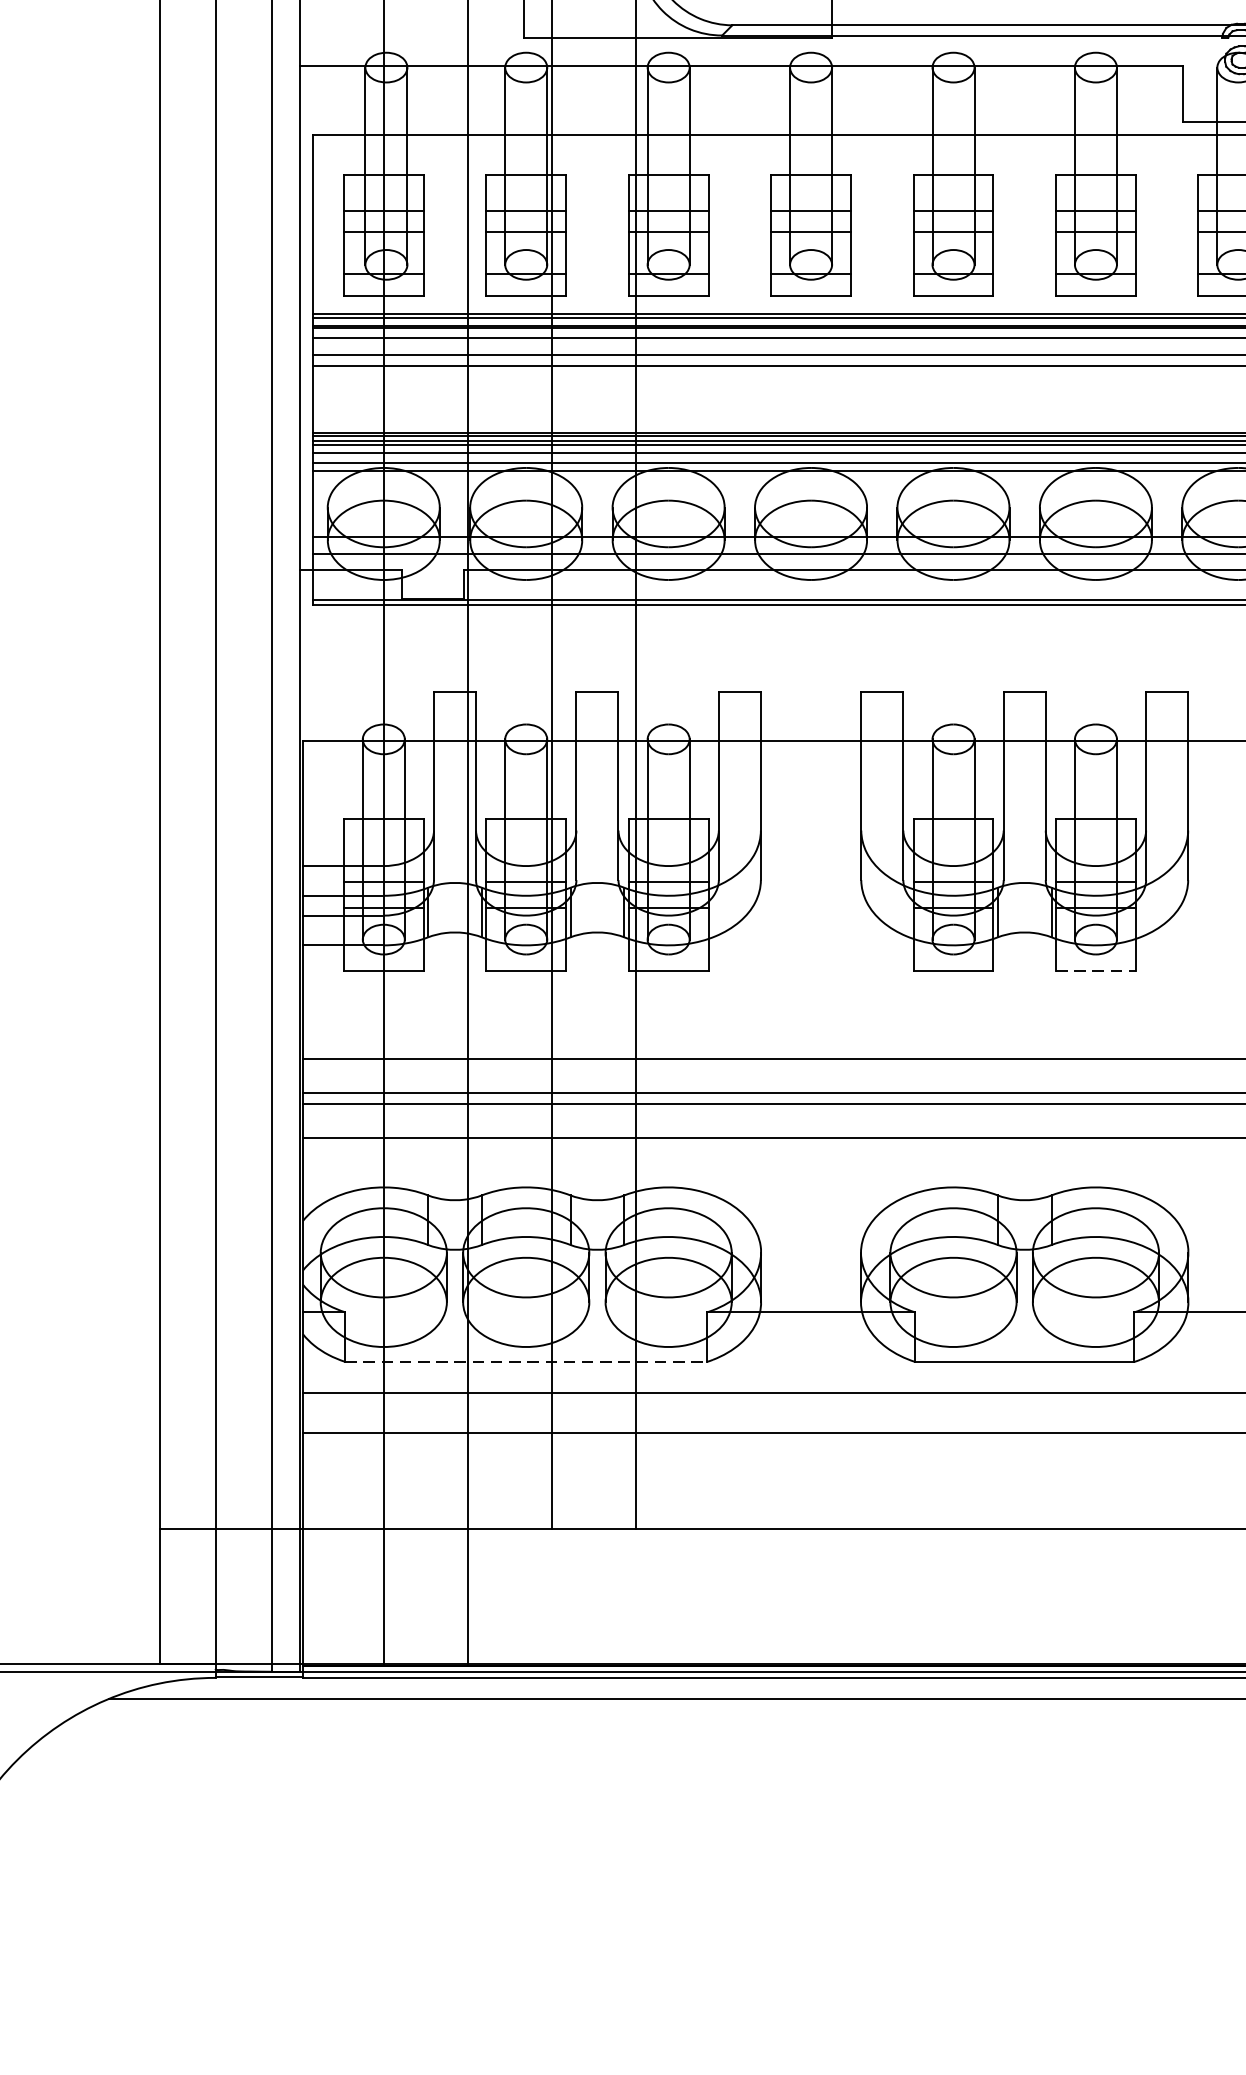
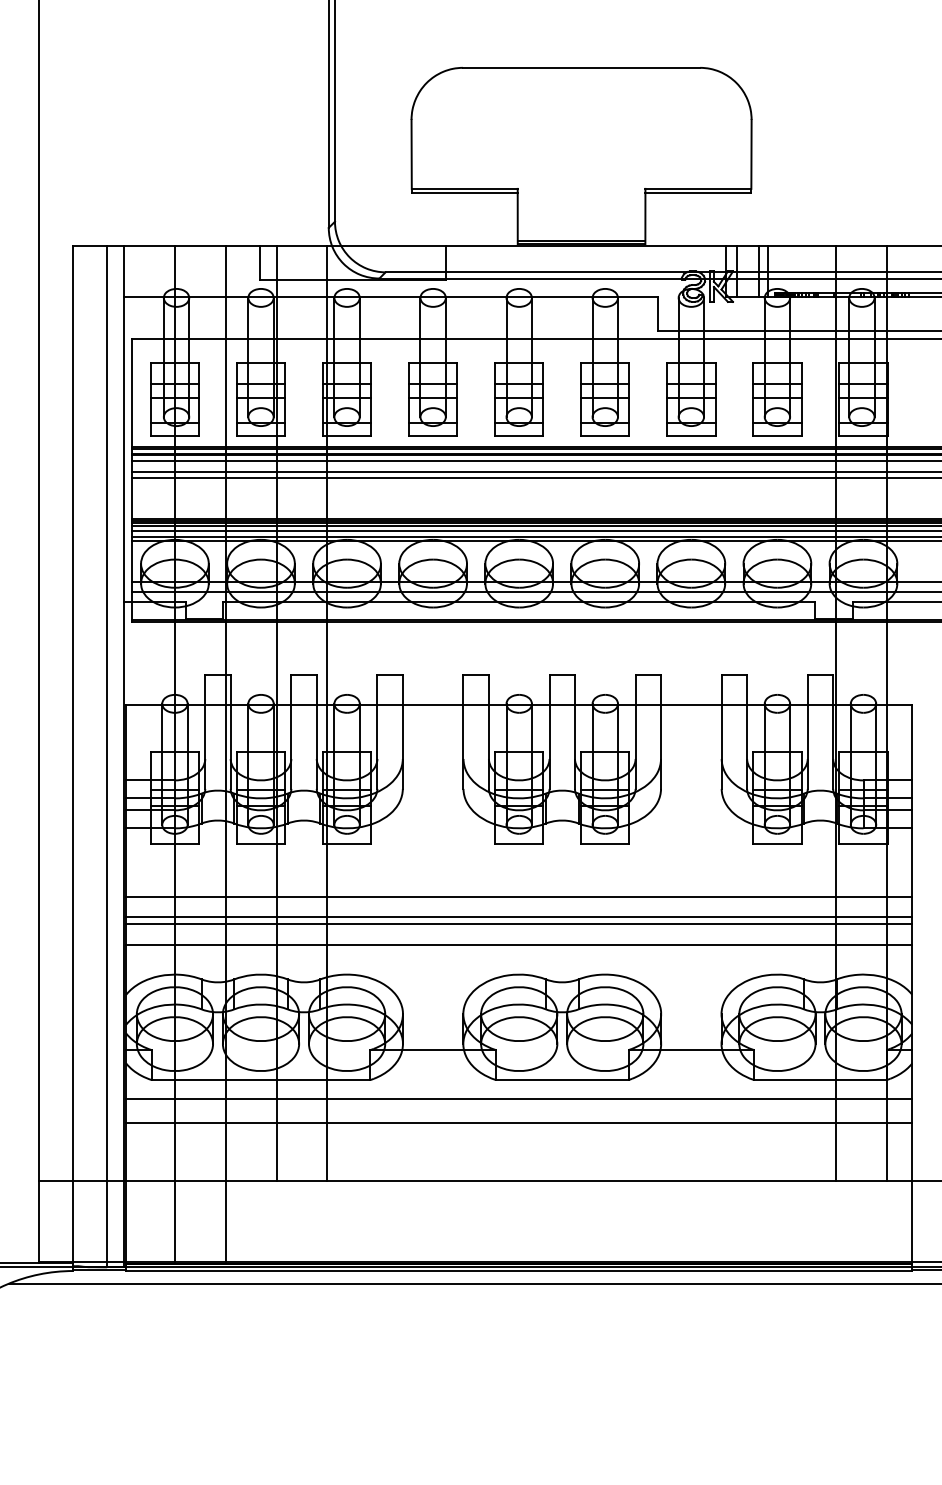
line: (1096, 972) -> (605, 844), dashed -> solid
line: (527, 1362) -> (261, 1080), dashed -> solid

